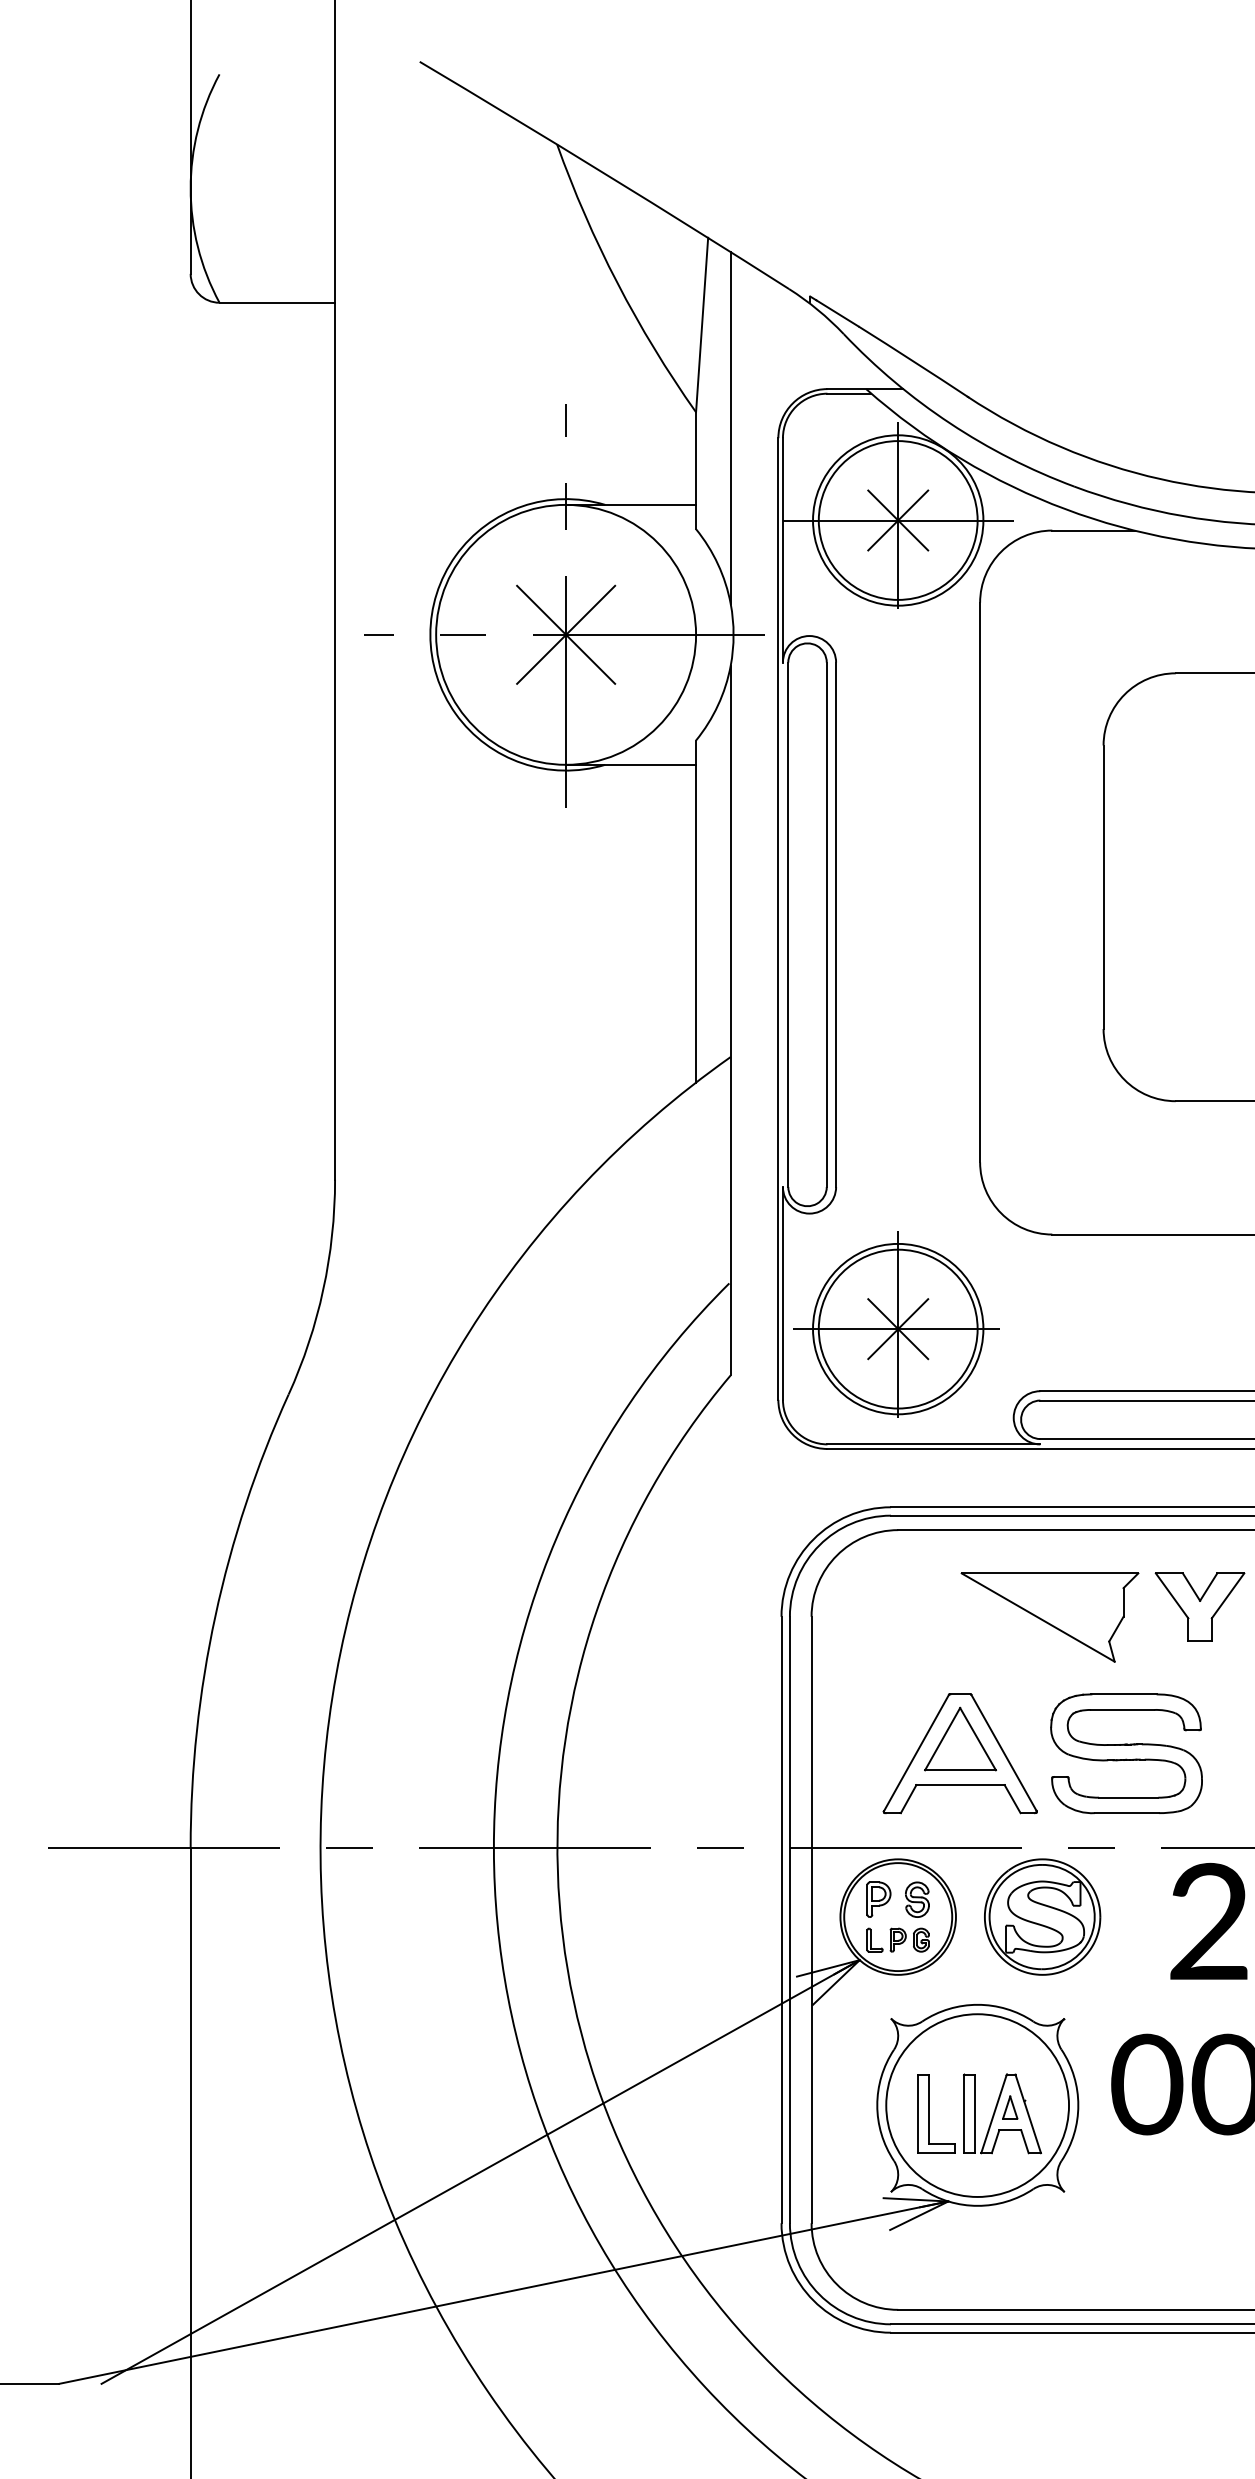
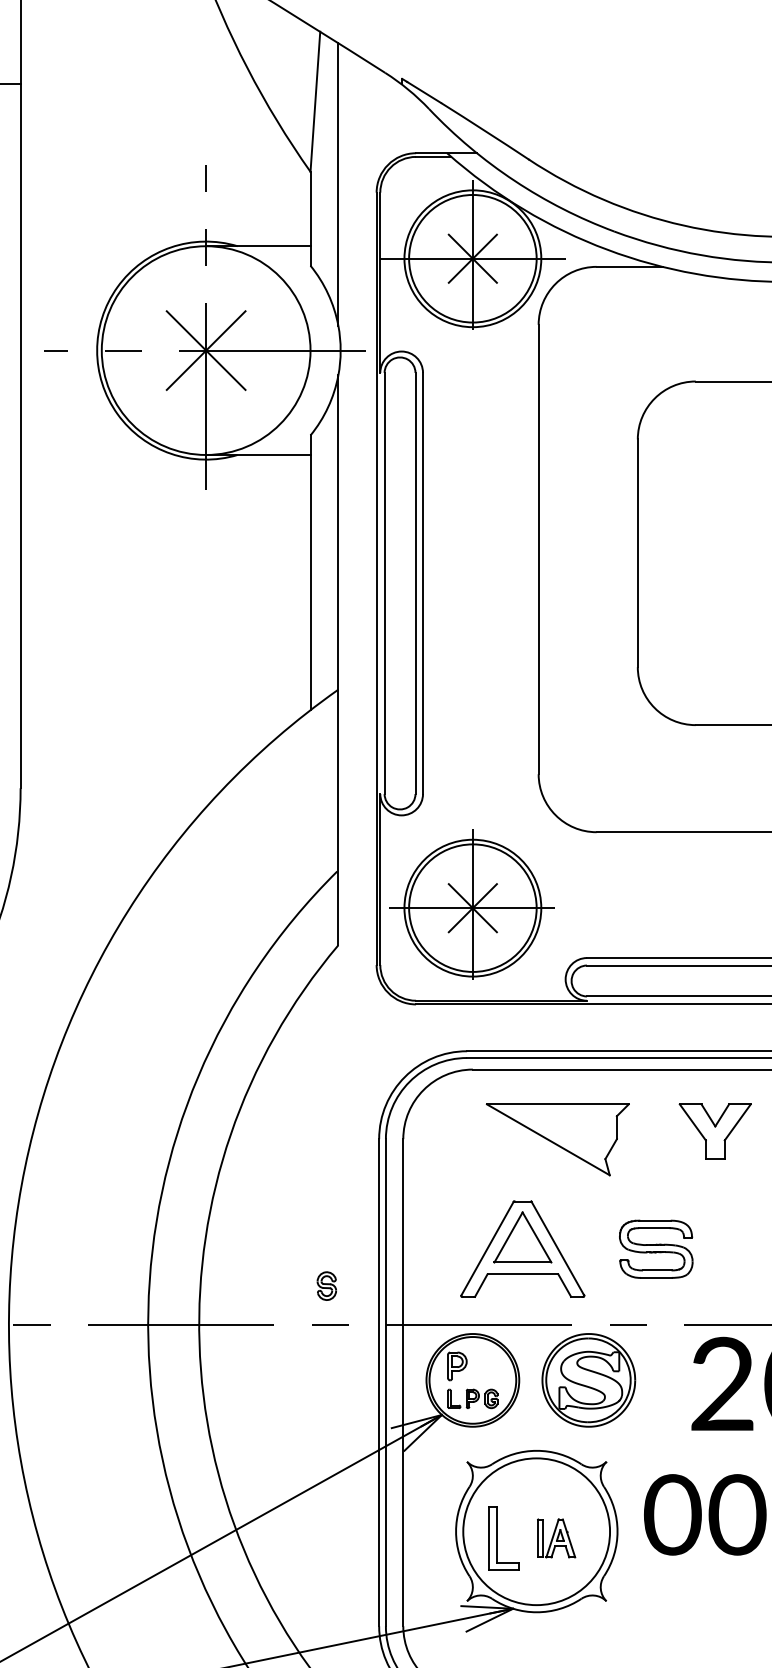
part: (1049, 1617) -> (557, 1139), moved
part: (1126, 1753) -> (656, 1248), size x0.6
part: (917, 1899) -> (326, 1285), moved
part: (1002, 2113) -> (556, 1538), size x0.6

